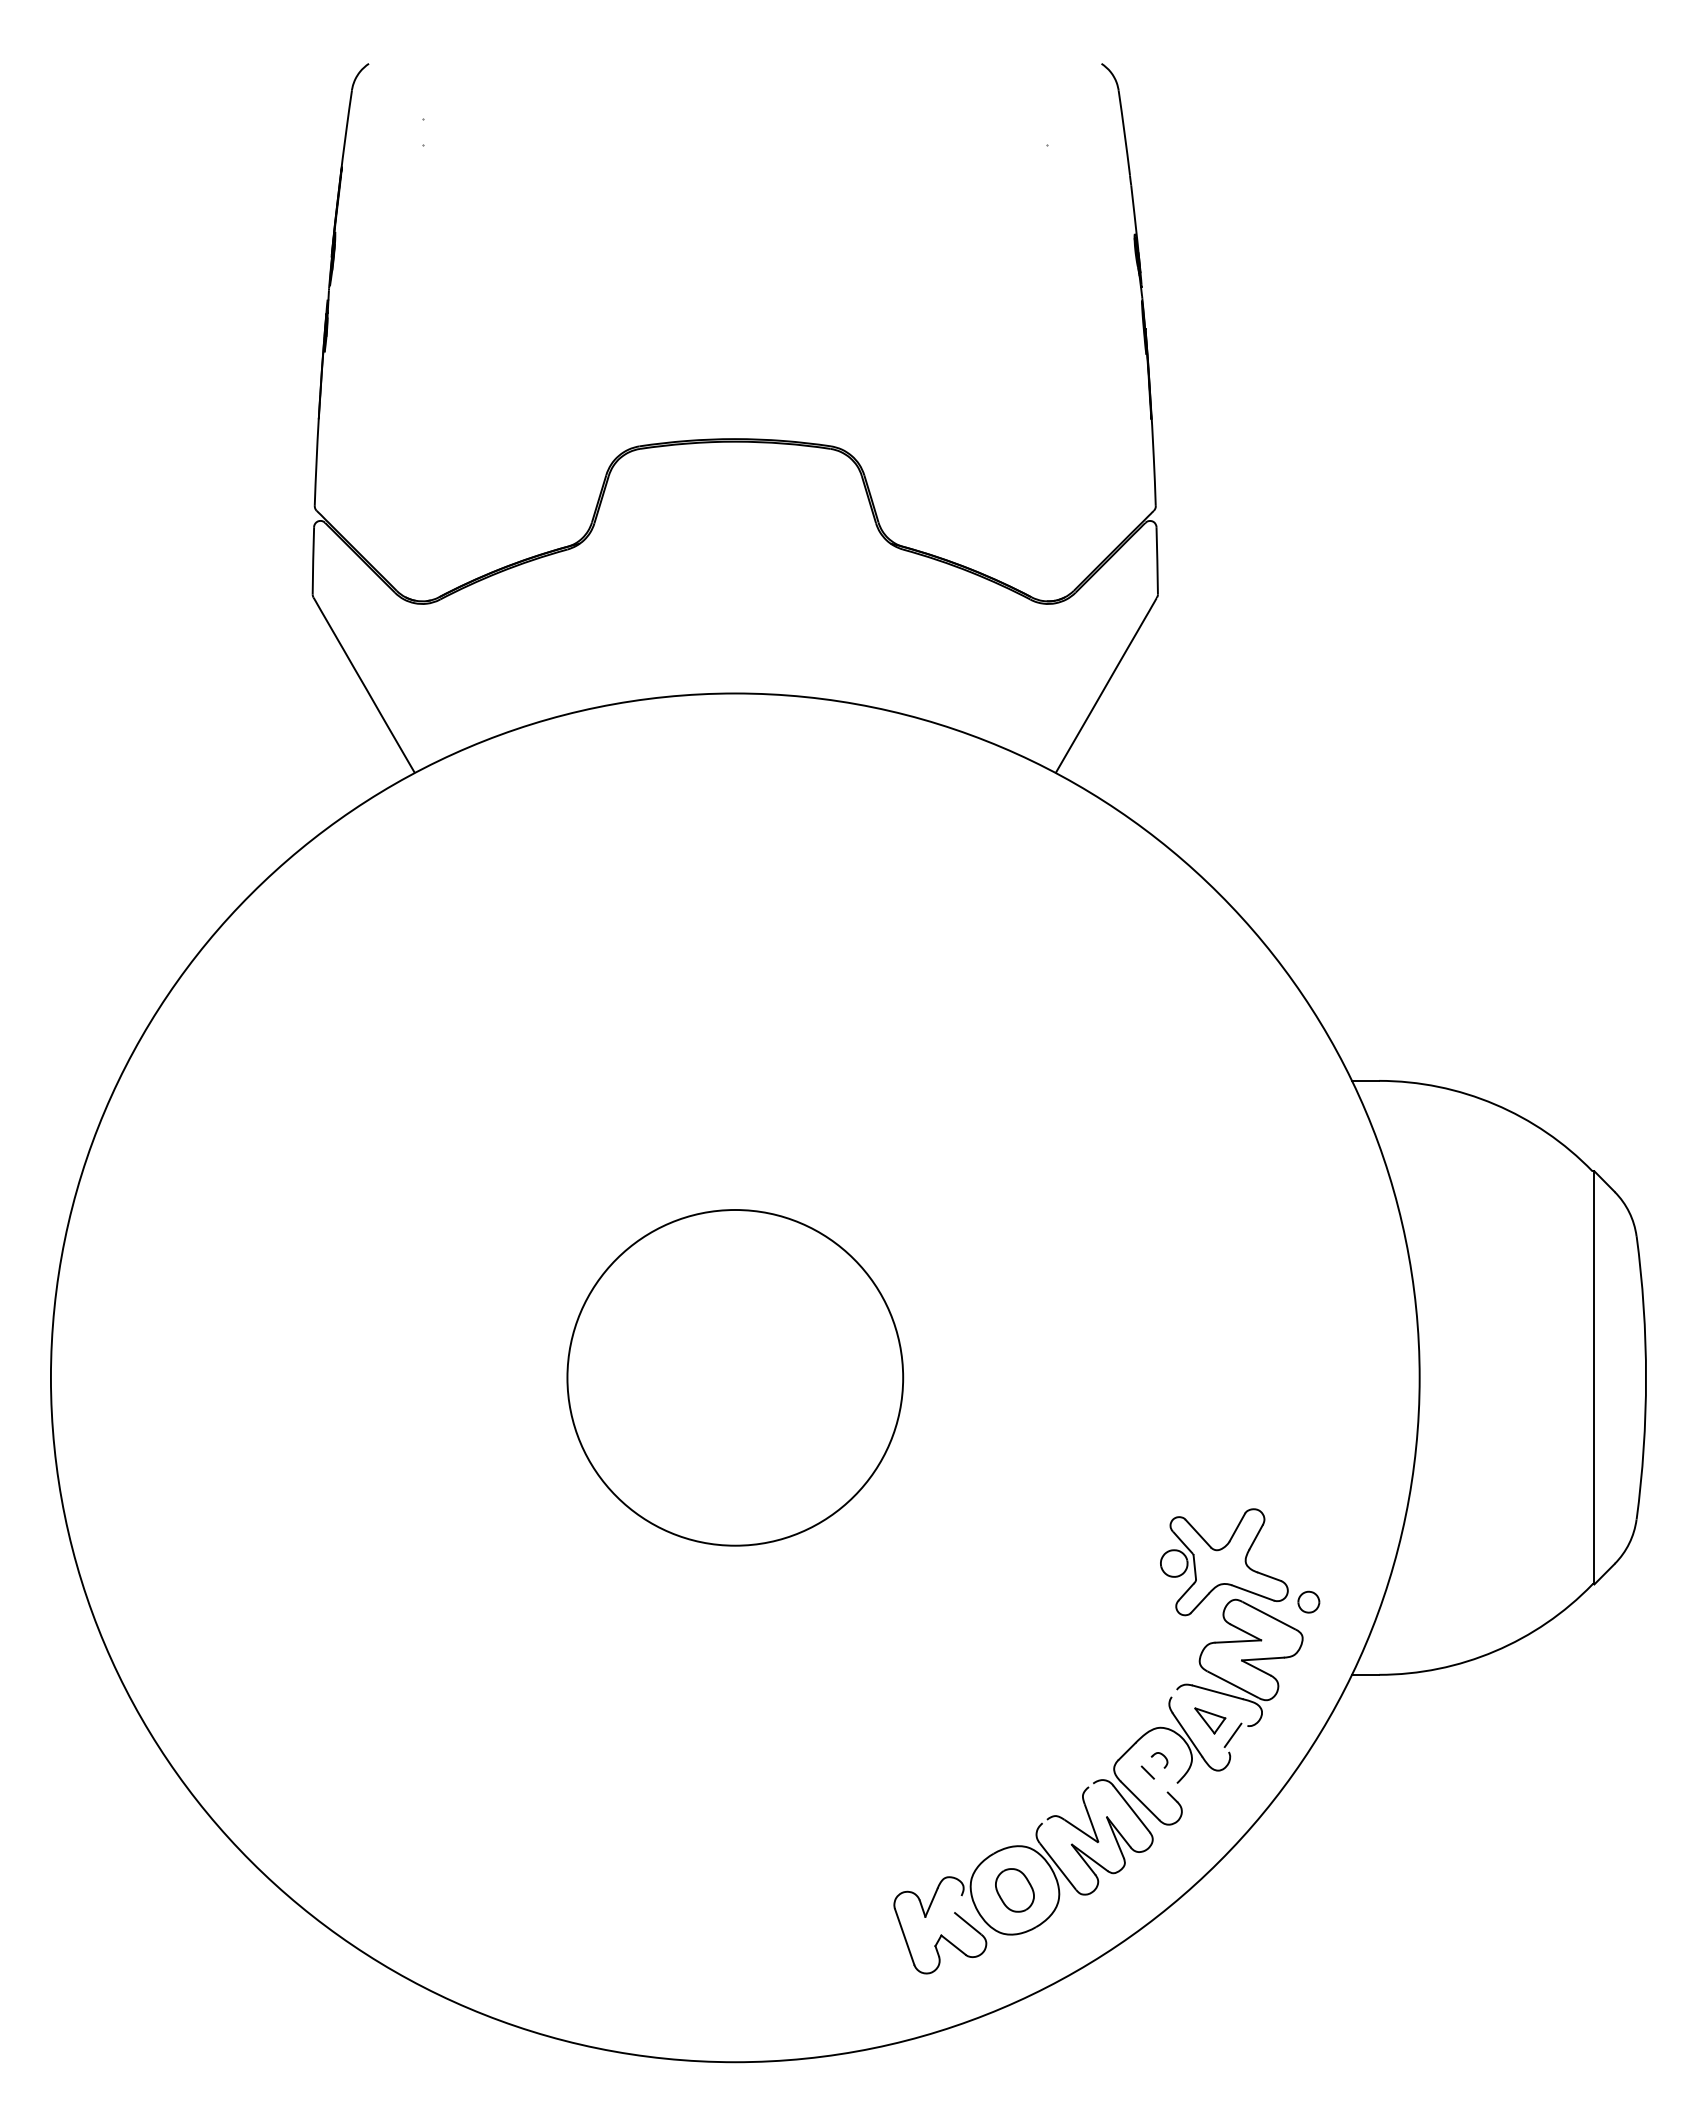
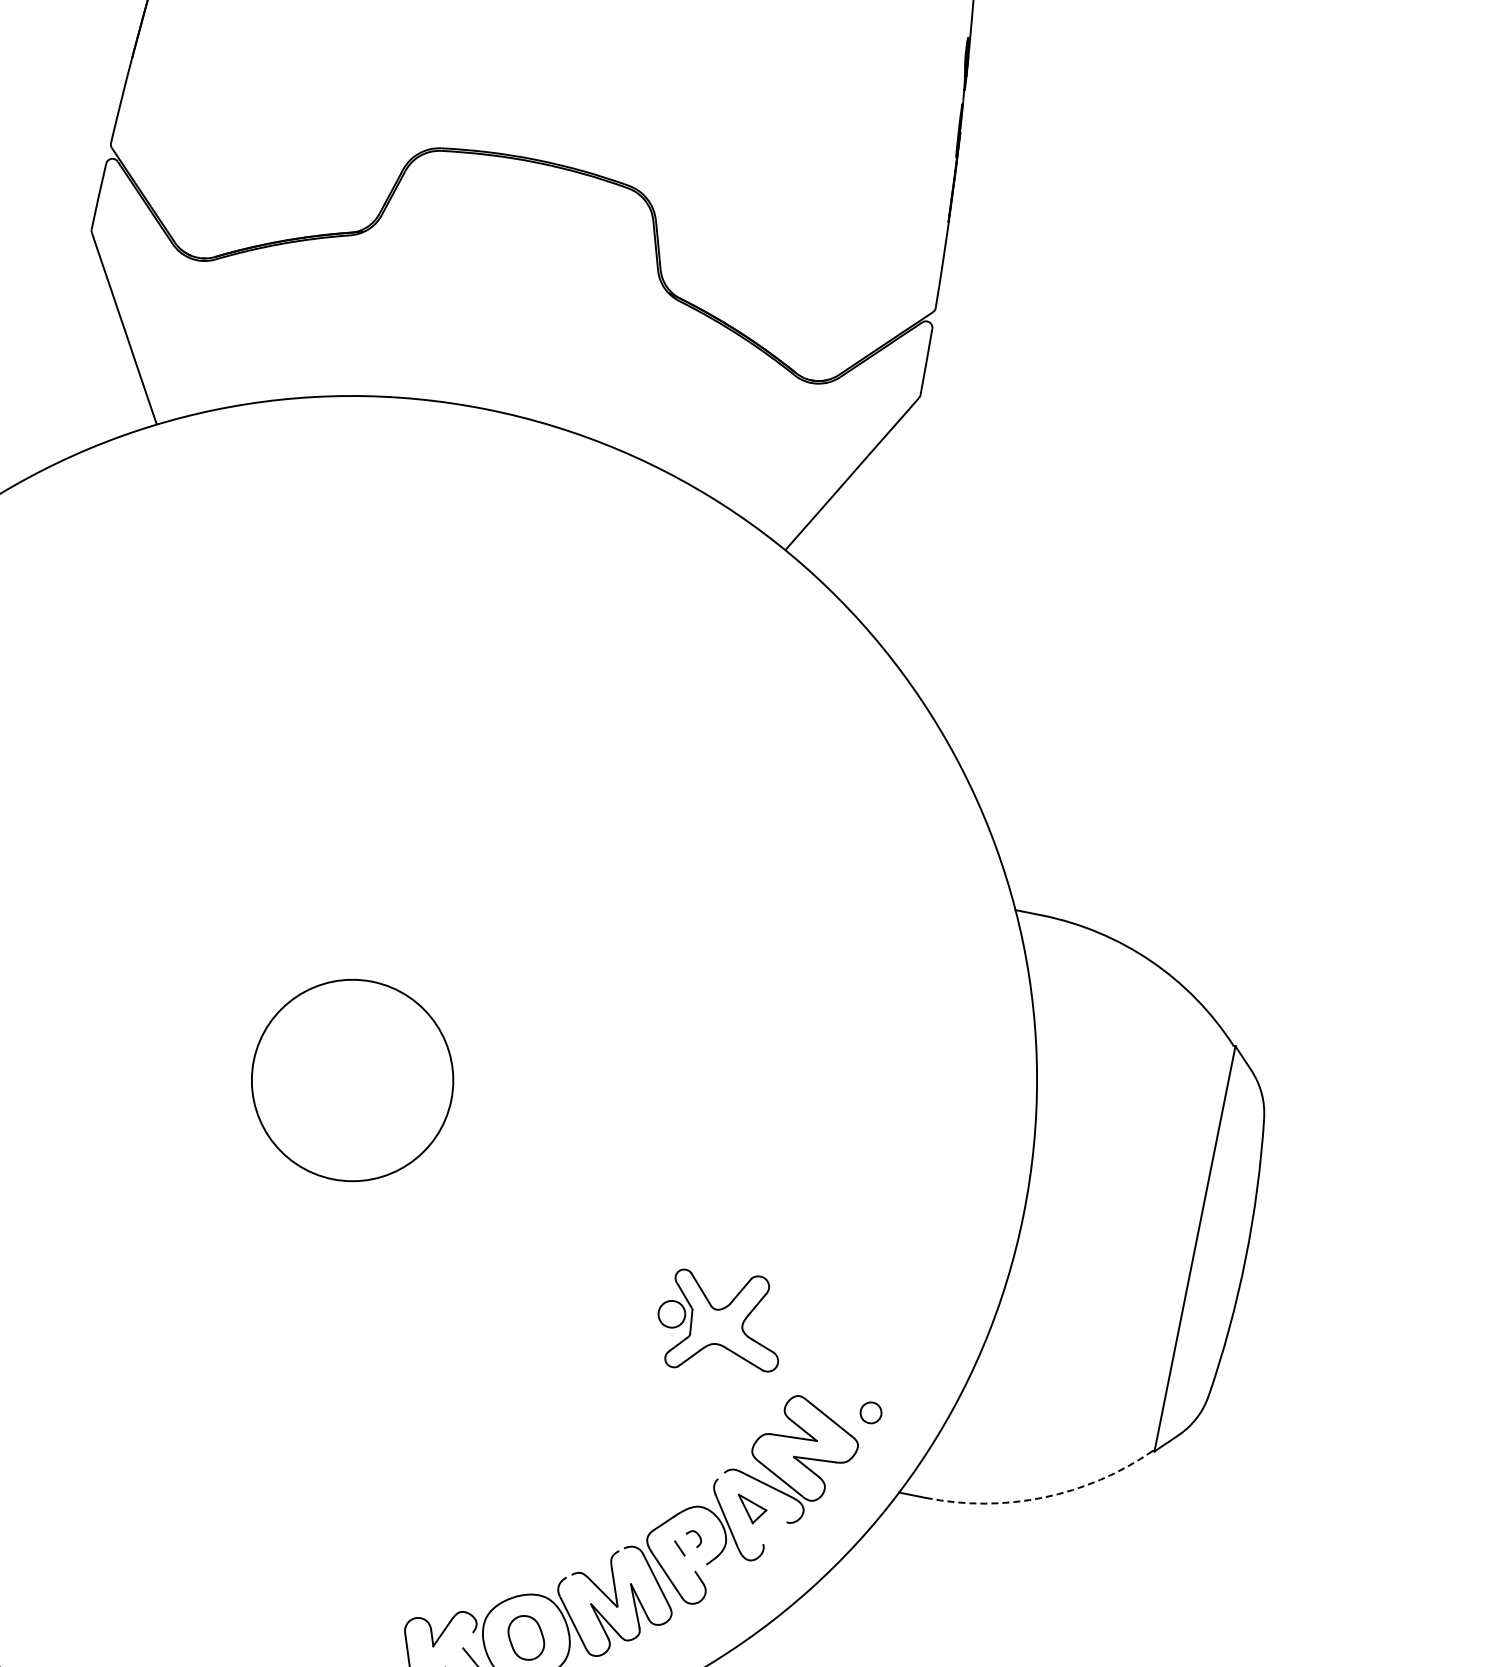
circle: (735, 1377) -> (352, 1080), size x0.6
part: (1224, 1562) -> (721, 1323), moved
arc: (1494, 1651) -> (1043, 1497), solid -> dashed
line: (1232, 1735) -> (770, 1528), removed

